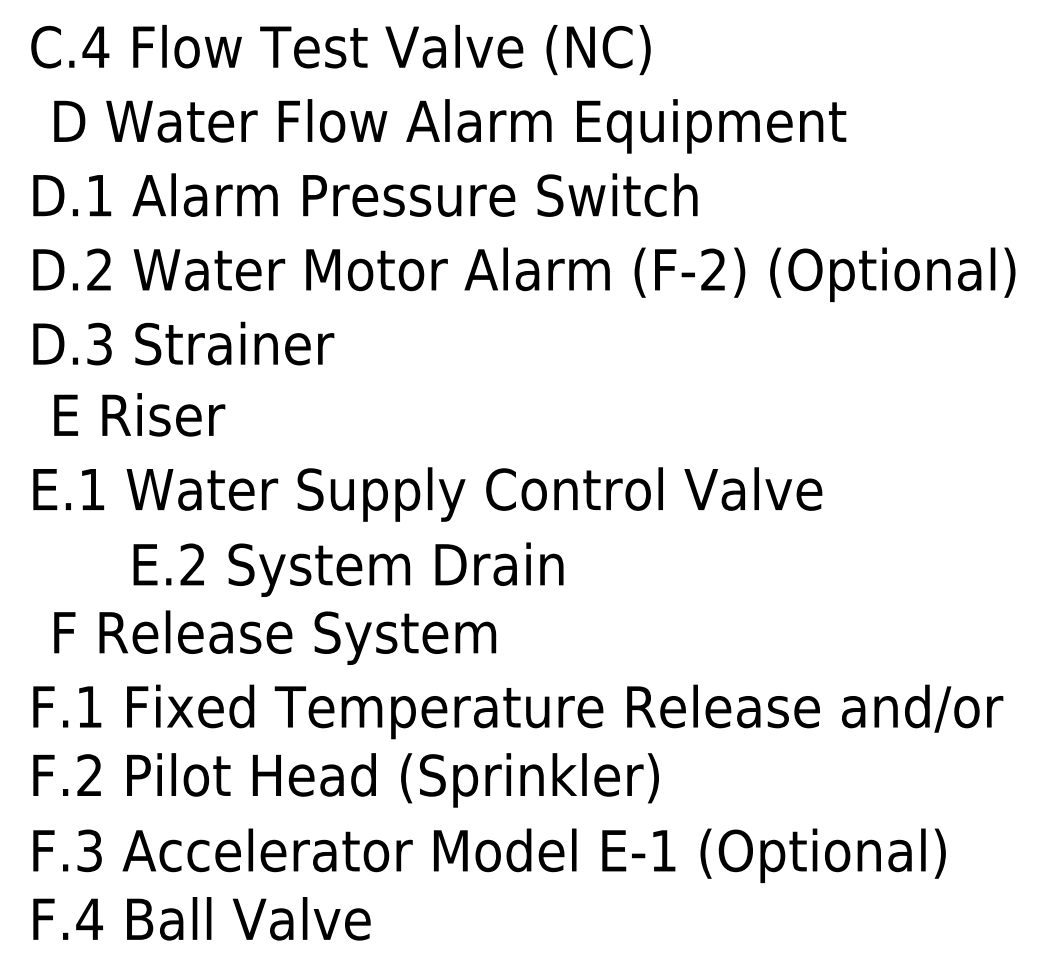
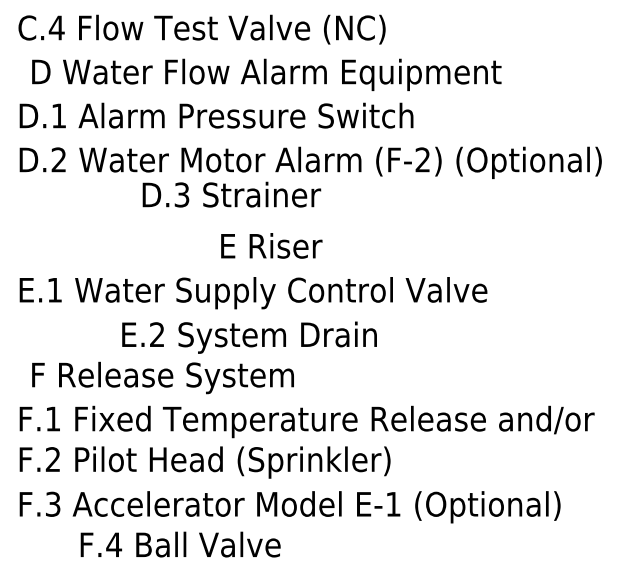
text: (183, 343) -> (231, 194), moved
text: (139, 414) -> (271, 245), moved
text: (348, 569) -> (249, 337), moved
text: (201, 918) -> (180, 544), moved

